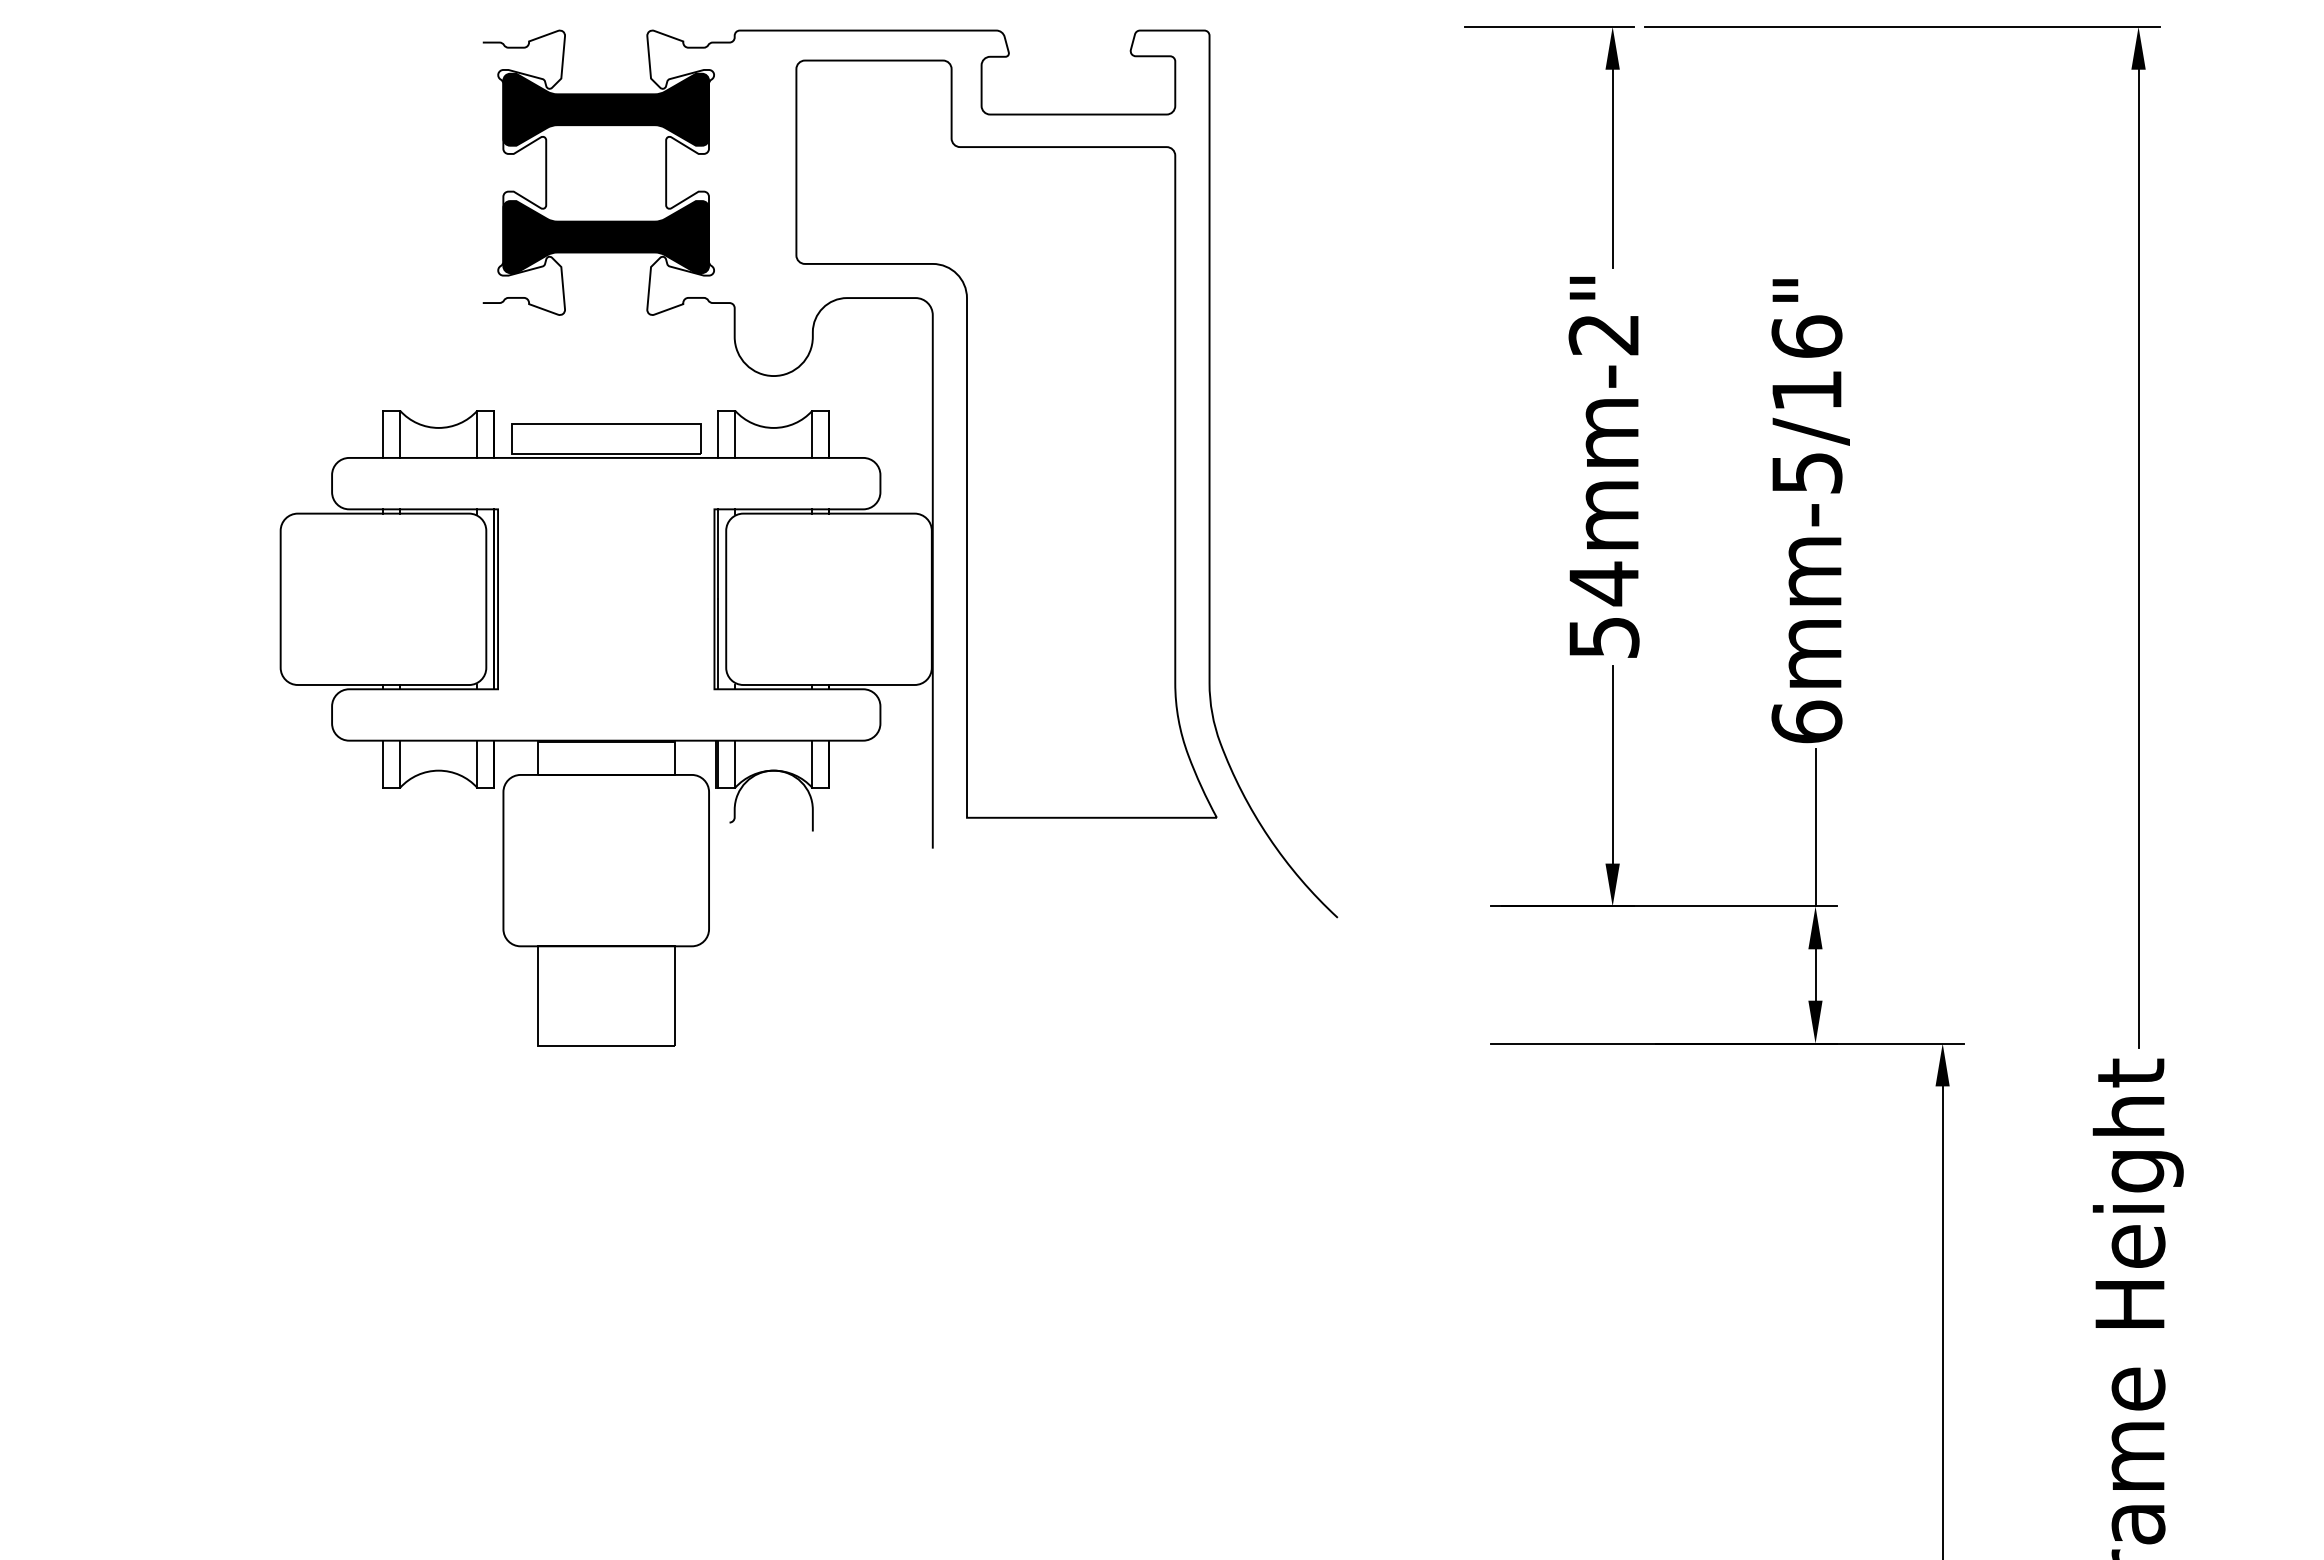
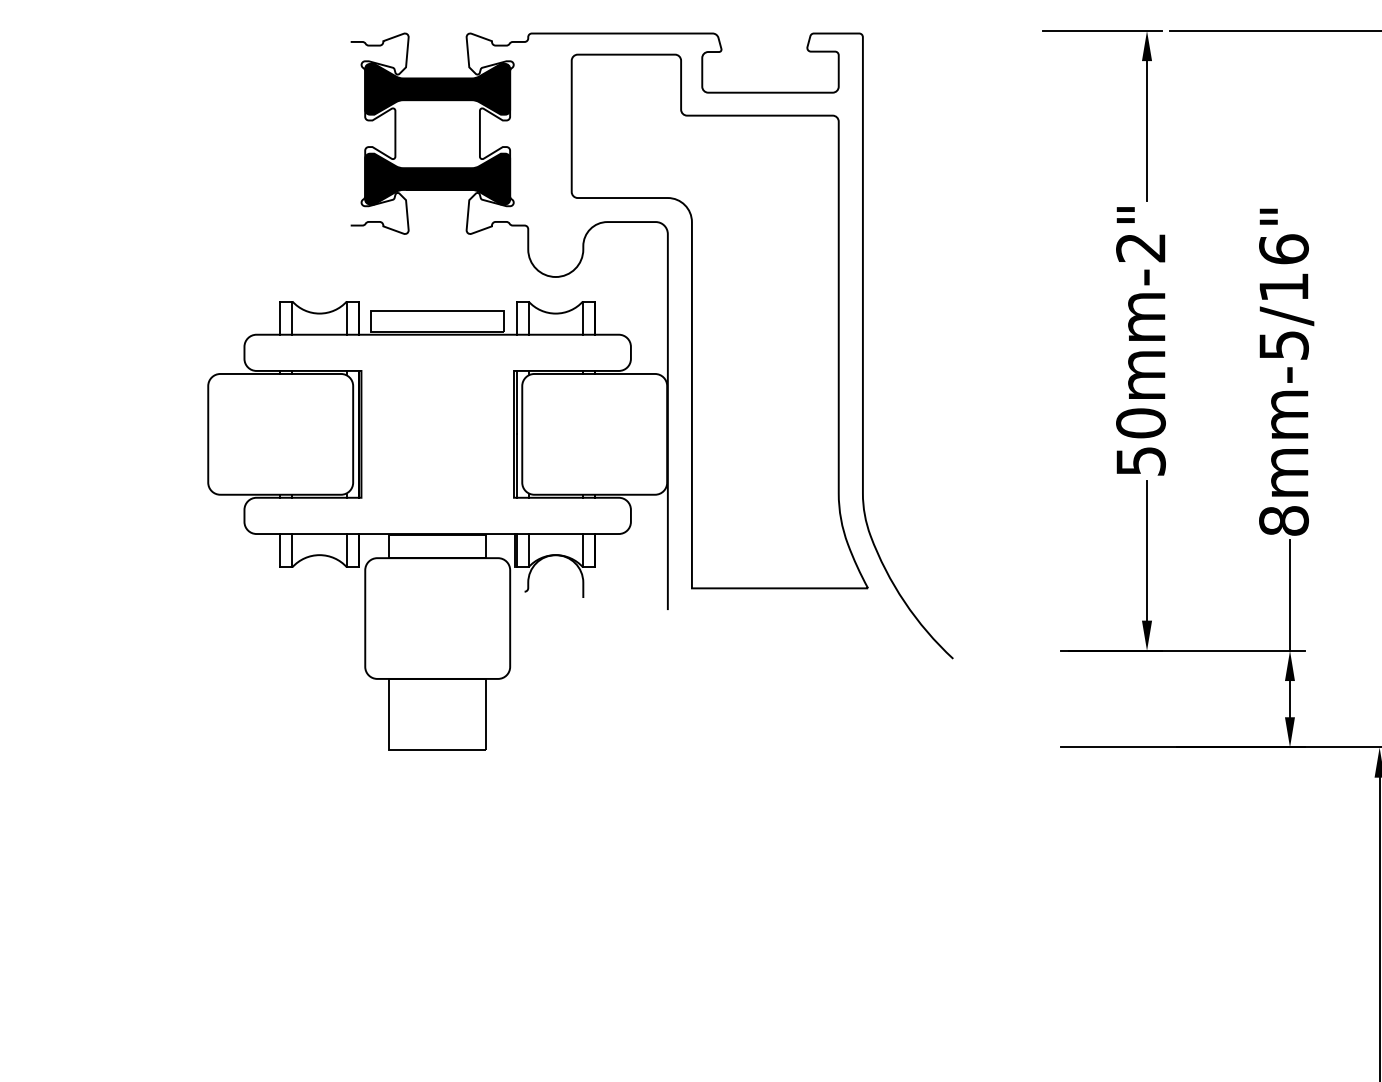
text: (1603, 583) -> (1140, 423), 54mm-2" -> 50mm-2"
text: (1806, 721) -> (1283, 520), 6mm-5/16" -> 8mm-5/16"

